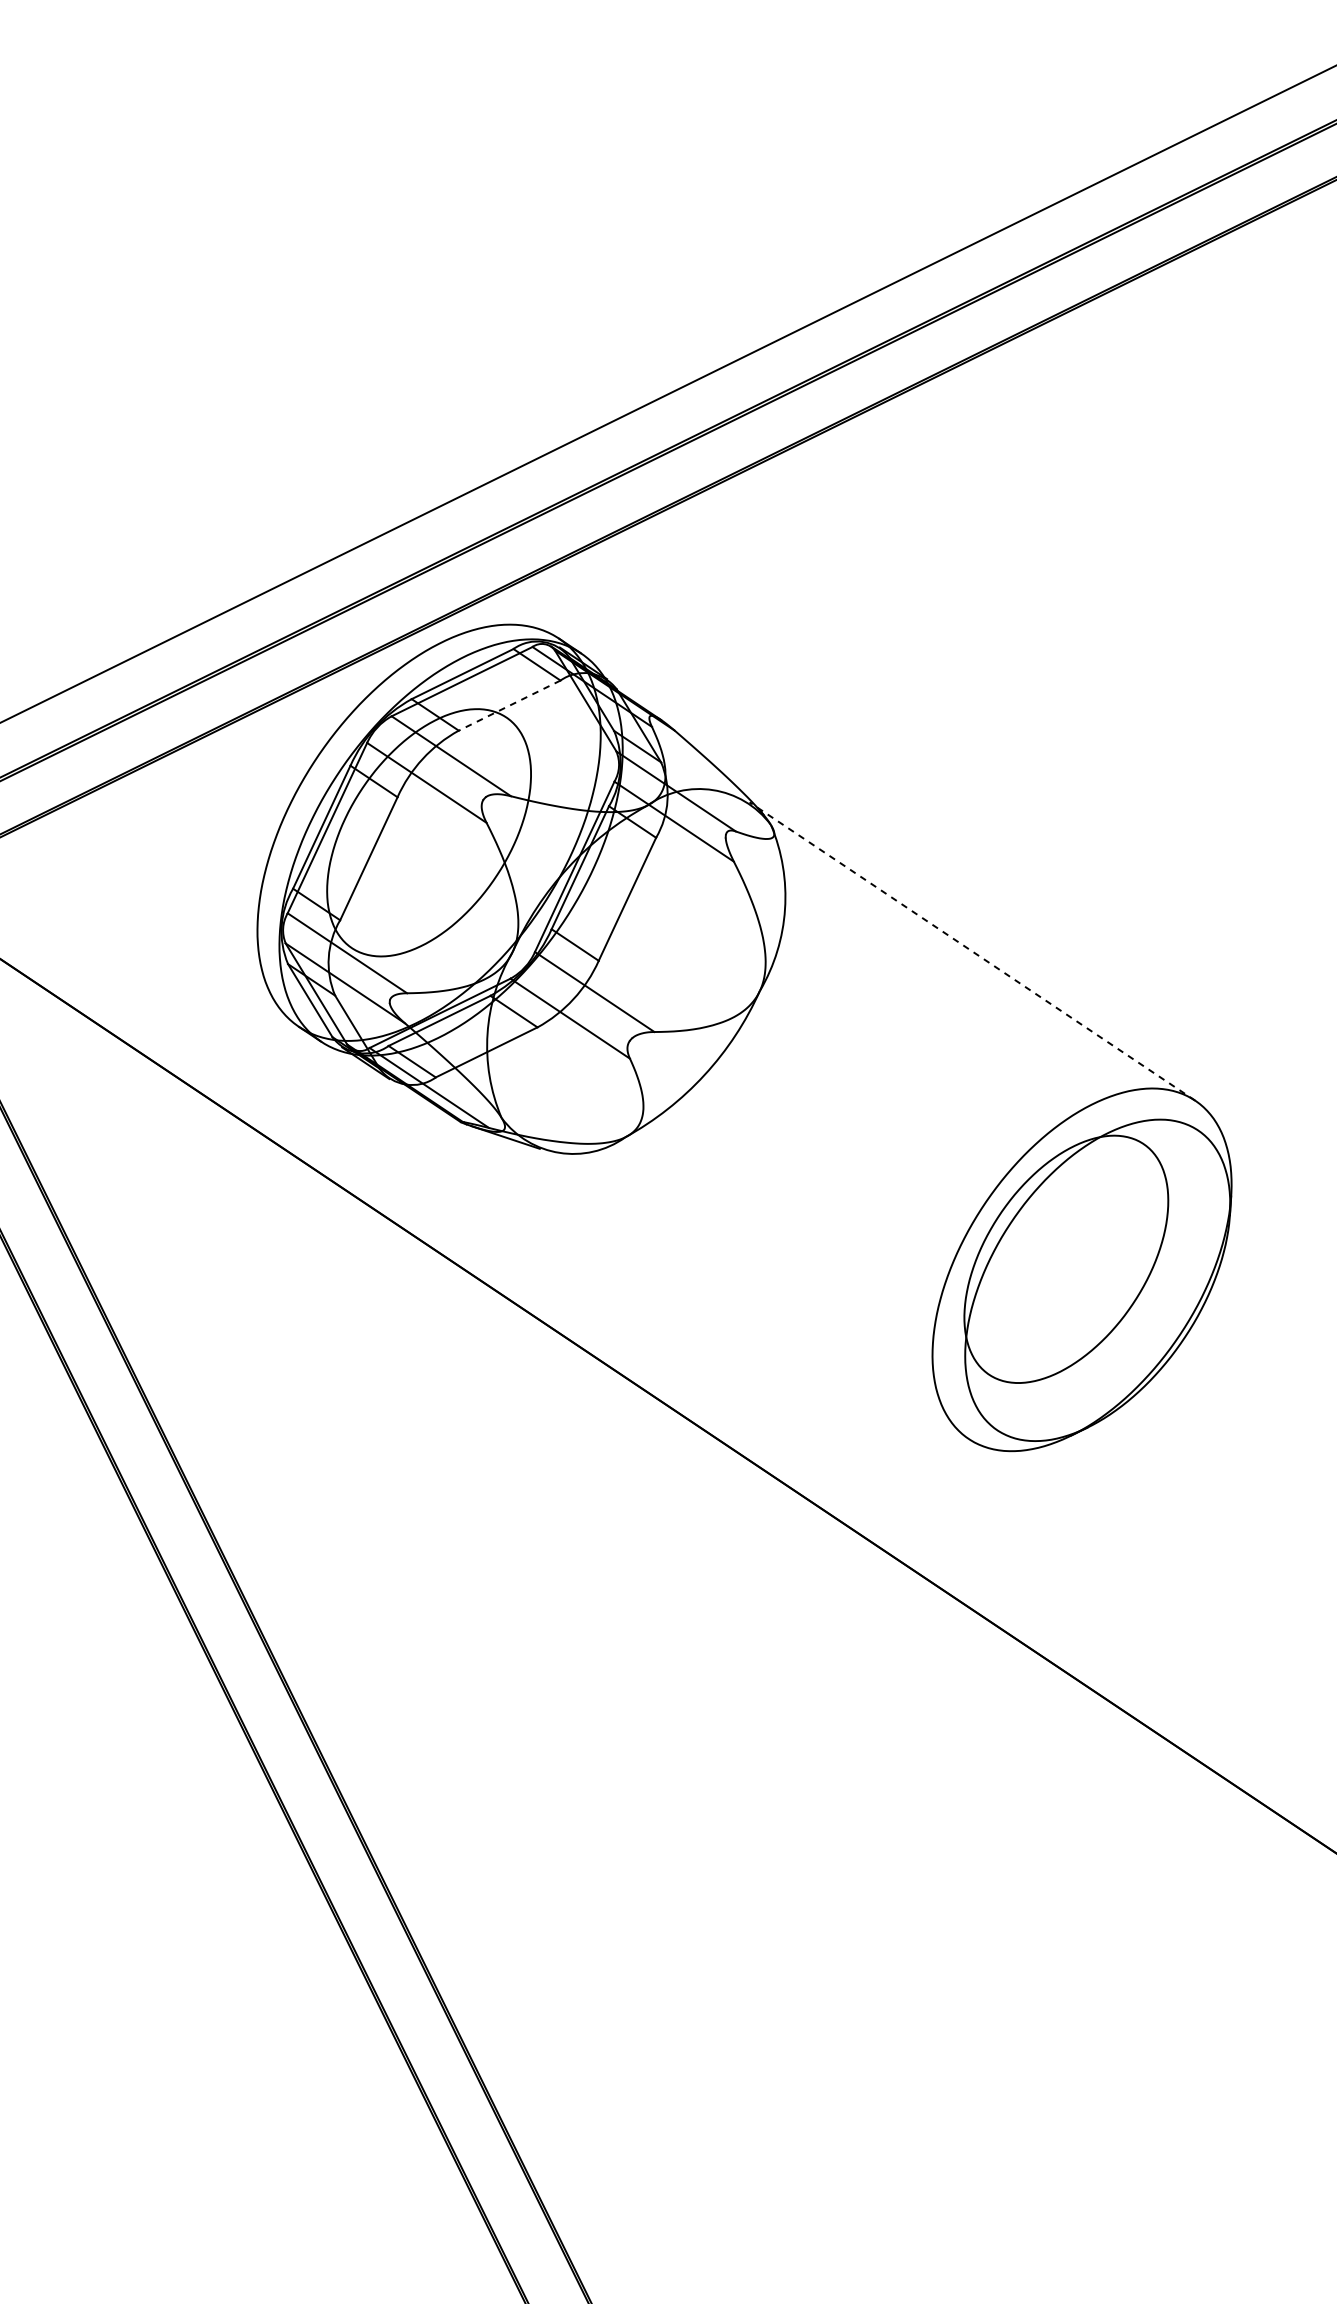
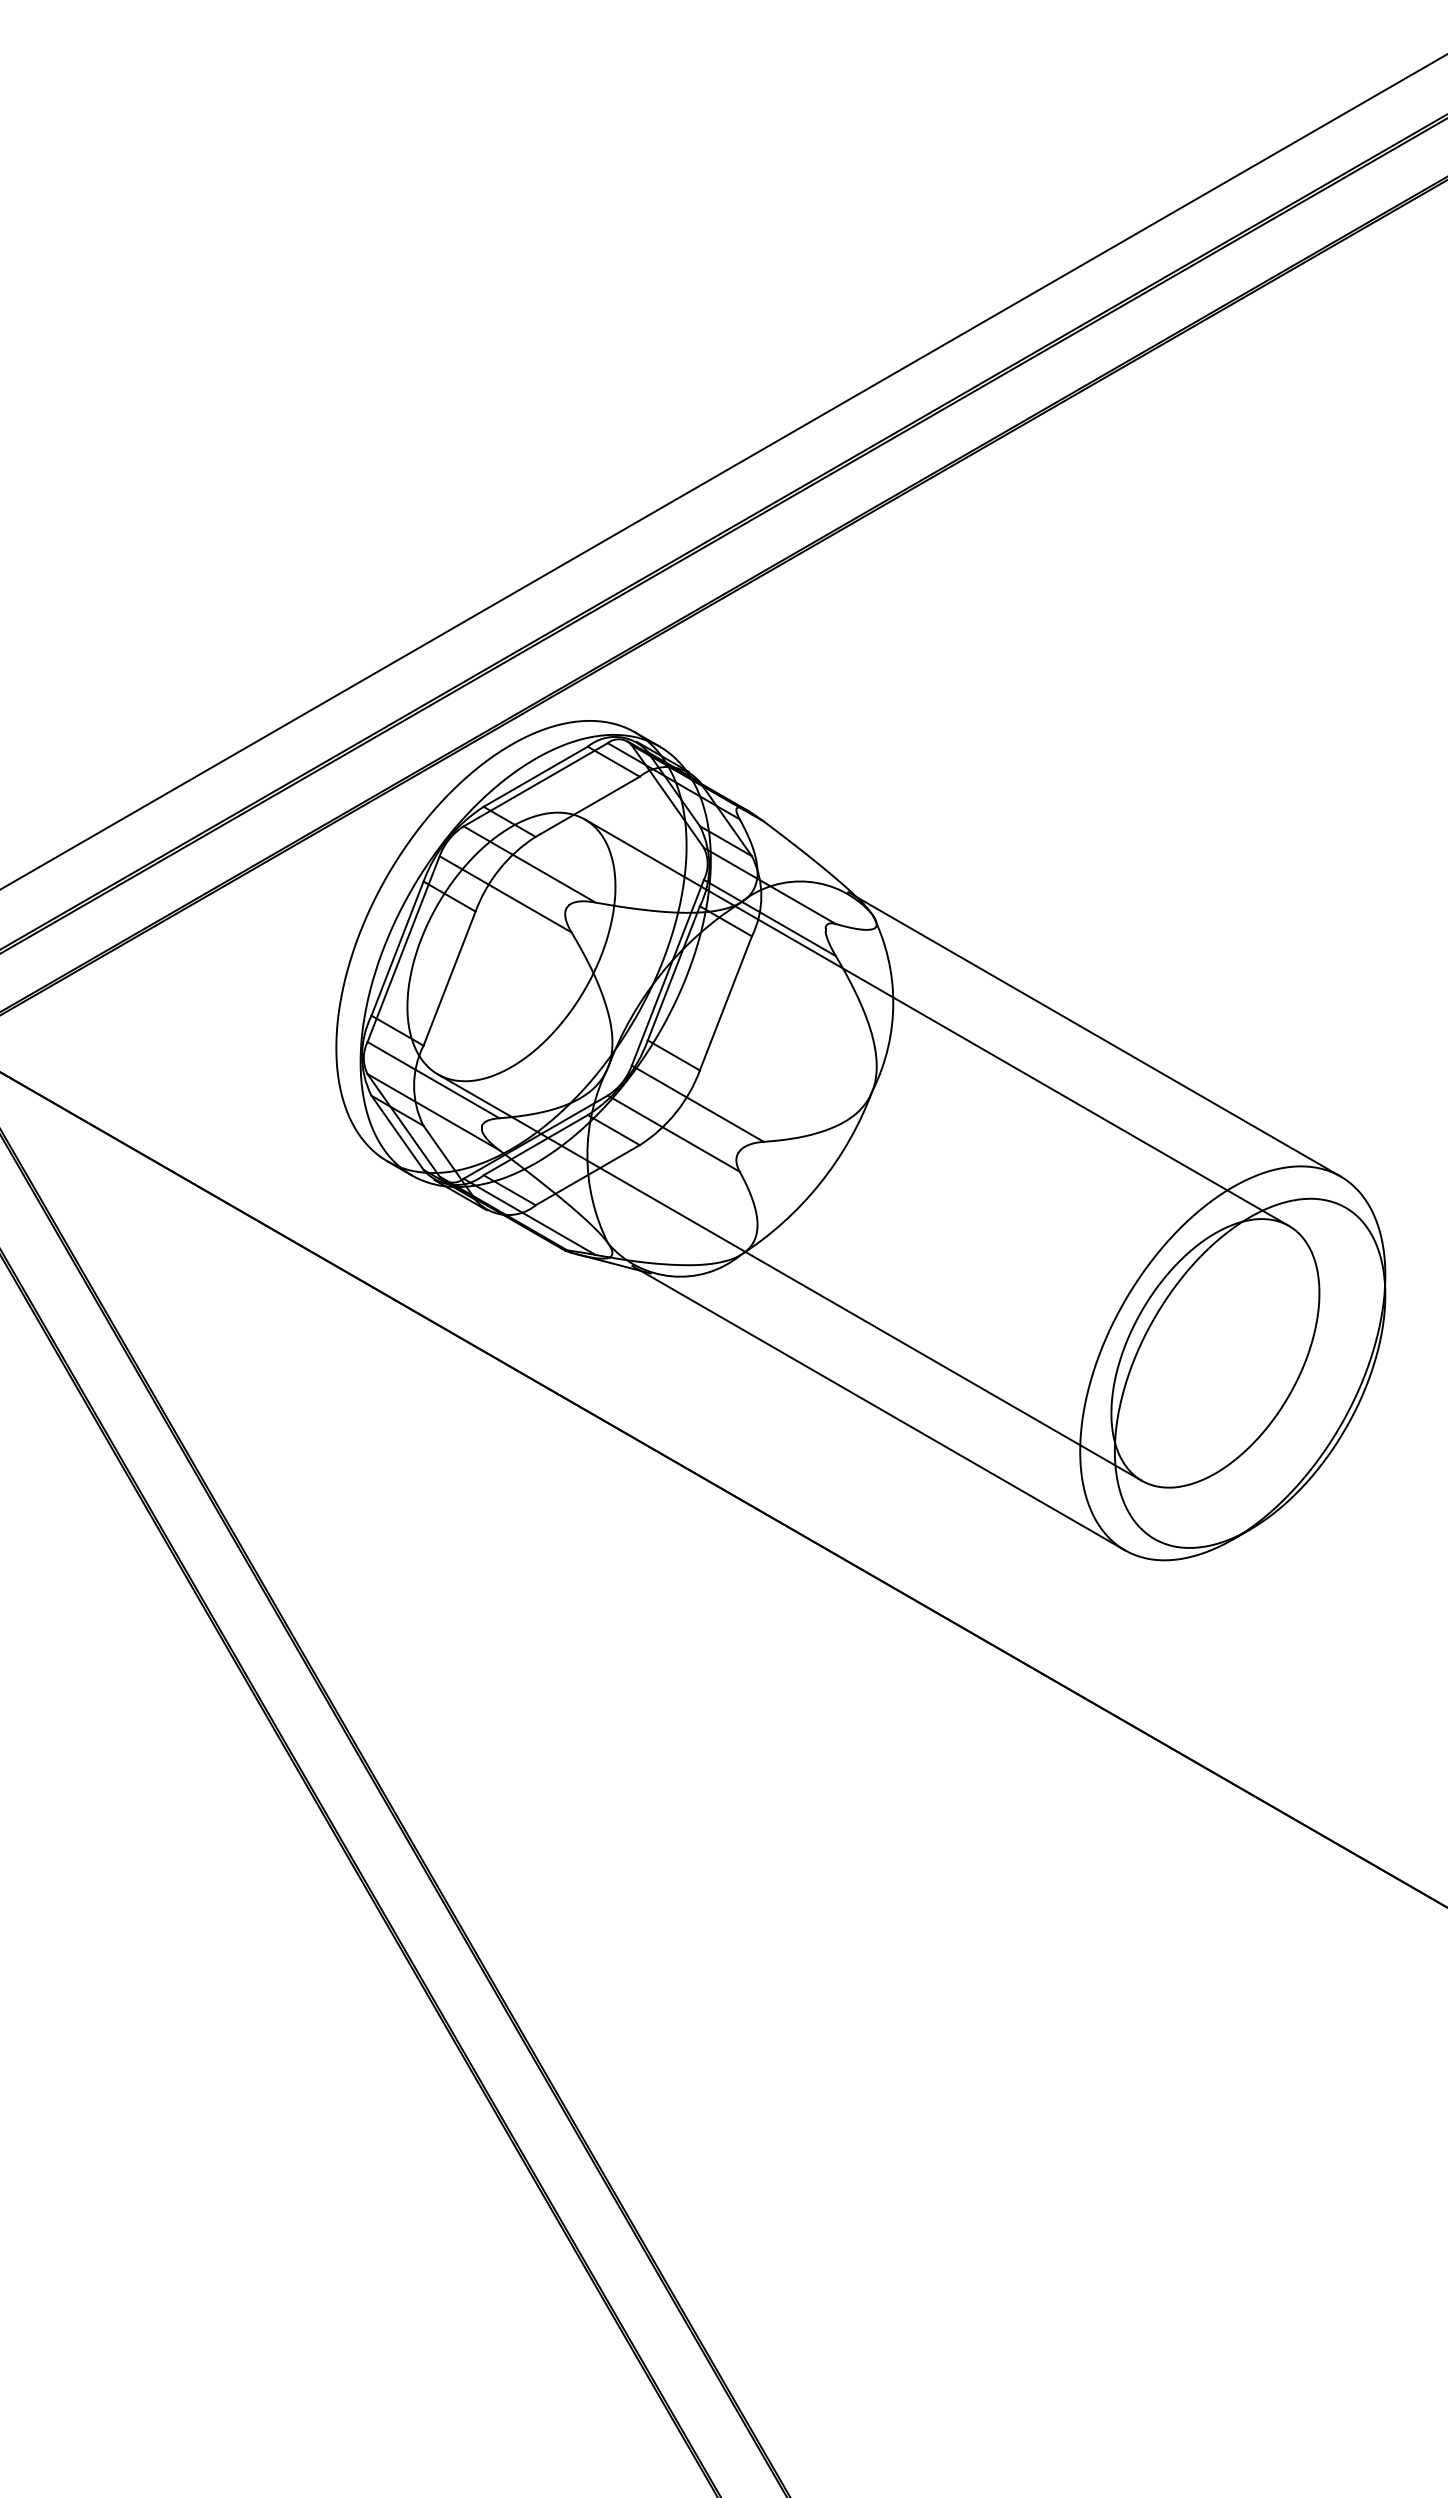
line: (509, 706) -> (587, 807), dashed -> solid
line: (825, 930) -> (937, 1022), added
line: (972, 951) -> (1094, 1034), dashed -> solid
line: (670, 1161) -> (789, 1277), added
line: (745, 1289) -> (878, 1407), added

